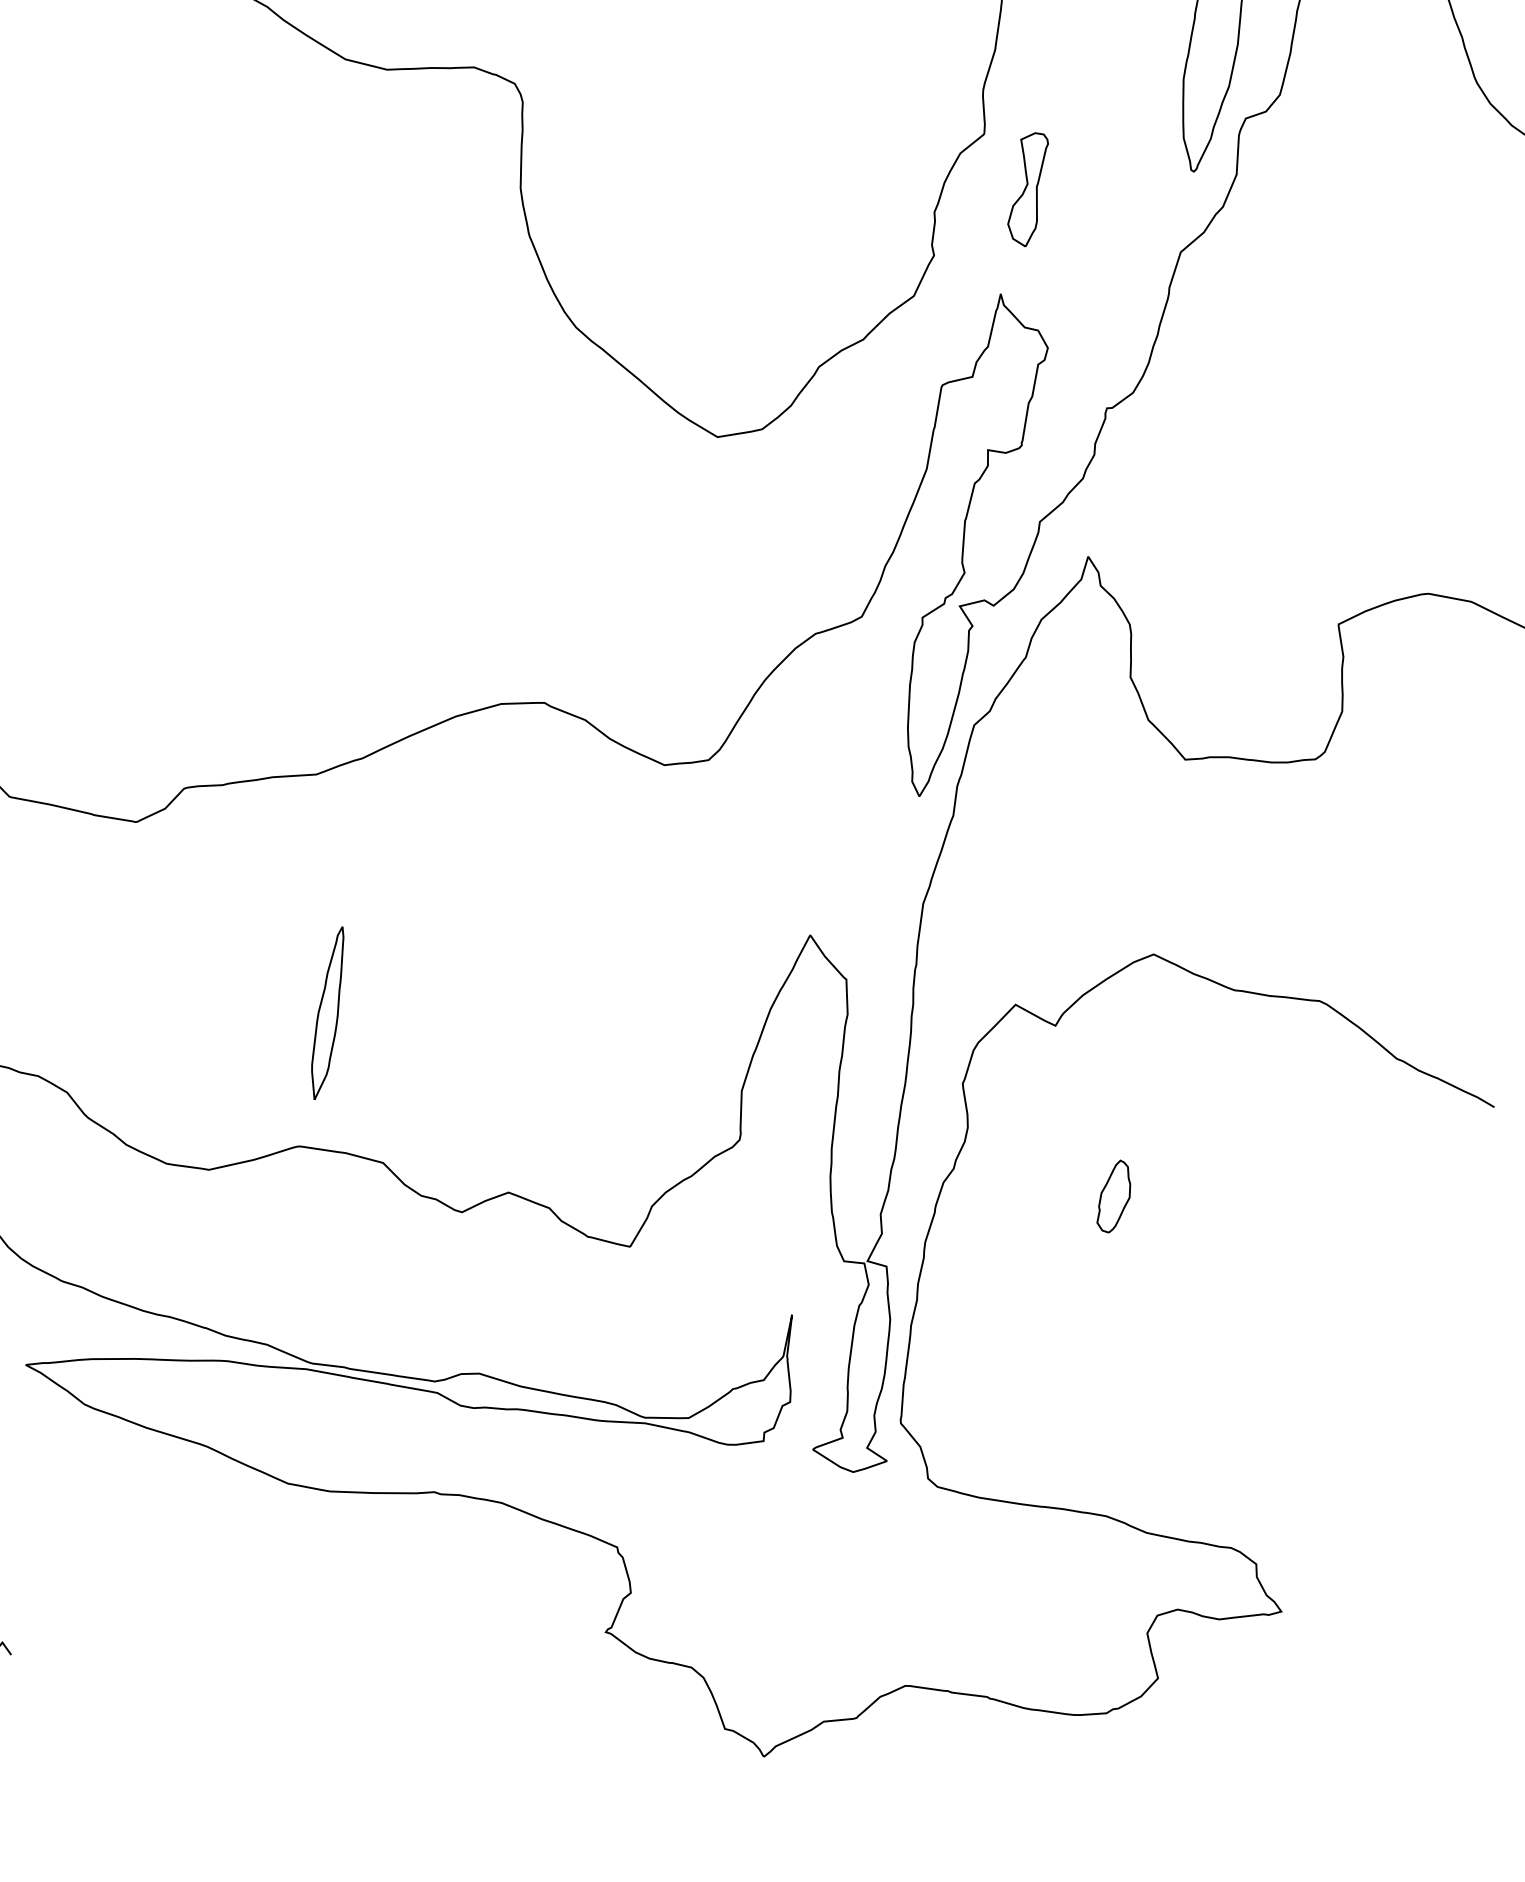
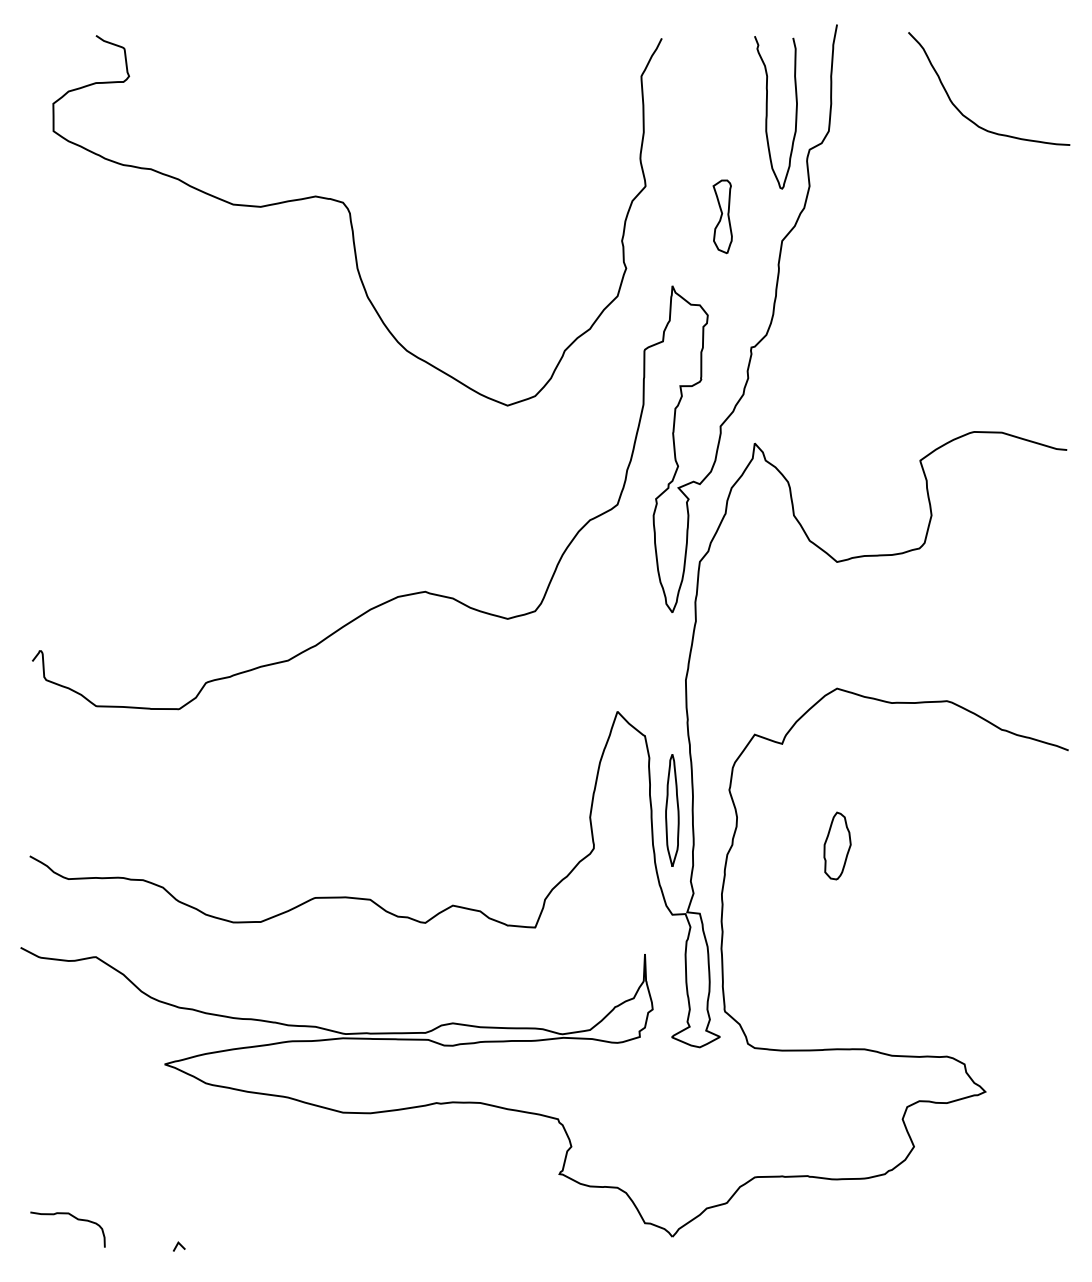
part: (1027, 188) -> (722, 216), moved
part: (328, 1013) -> (672, 810), moved
part: (1115, 1195) -> (837, 845), size x1.43

